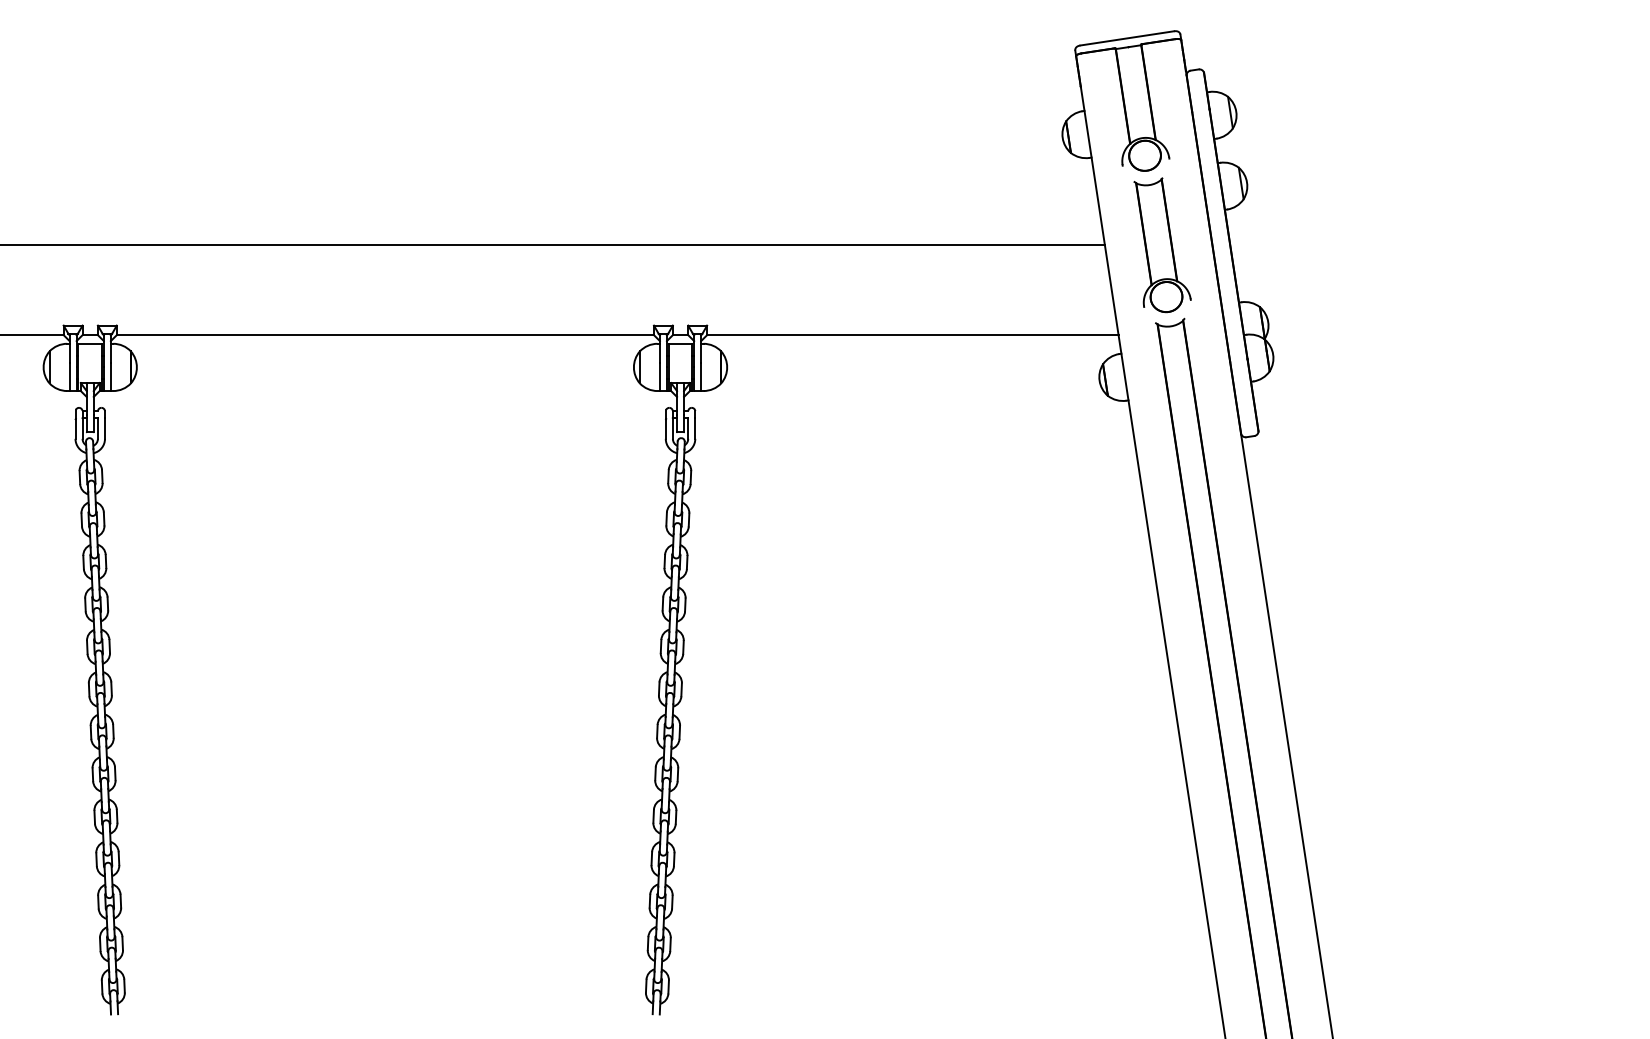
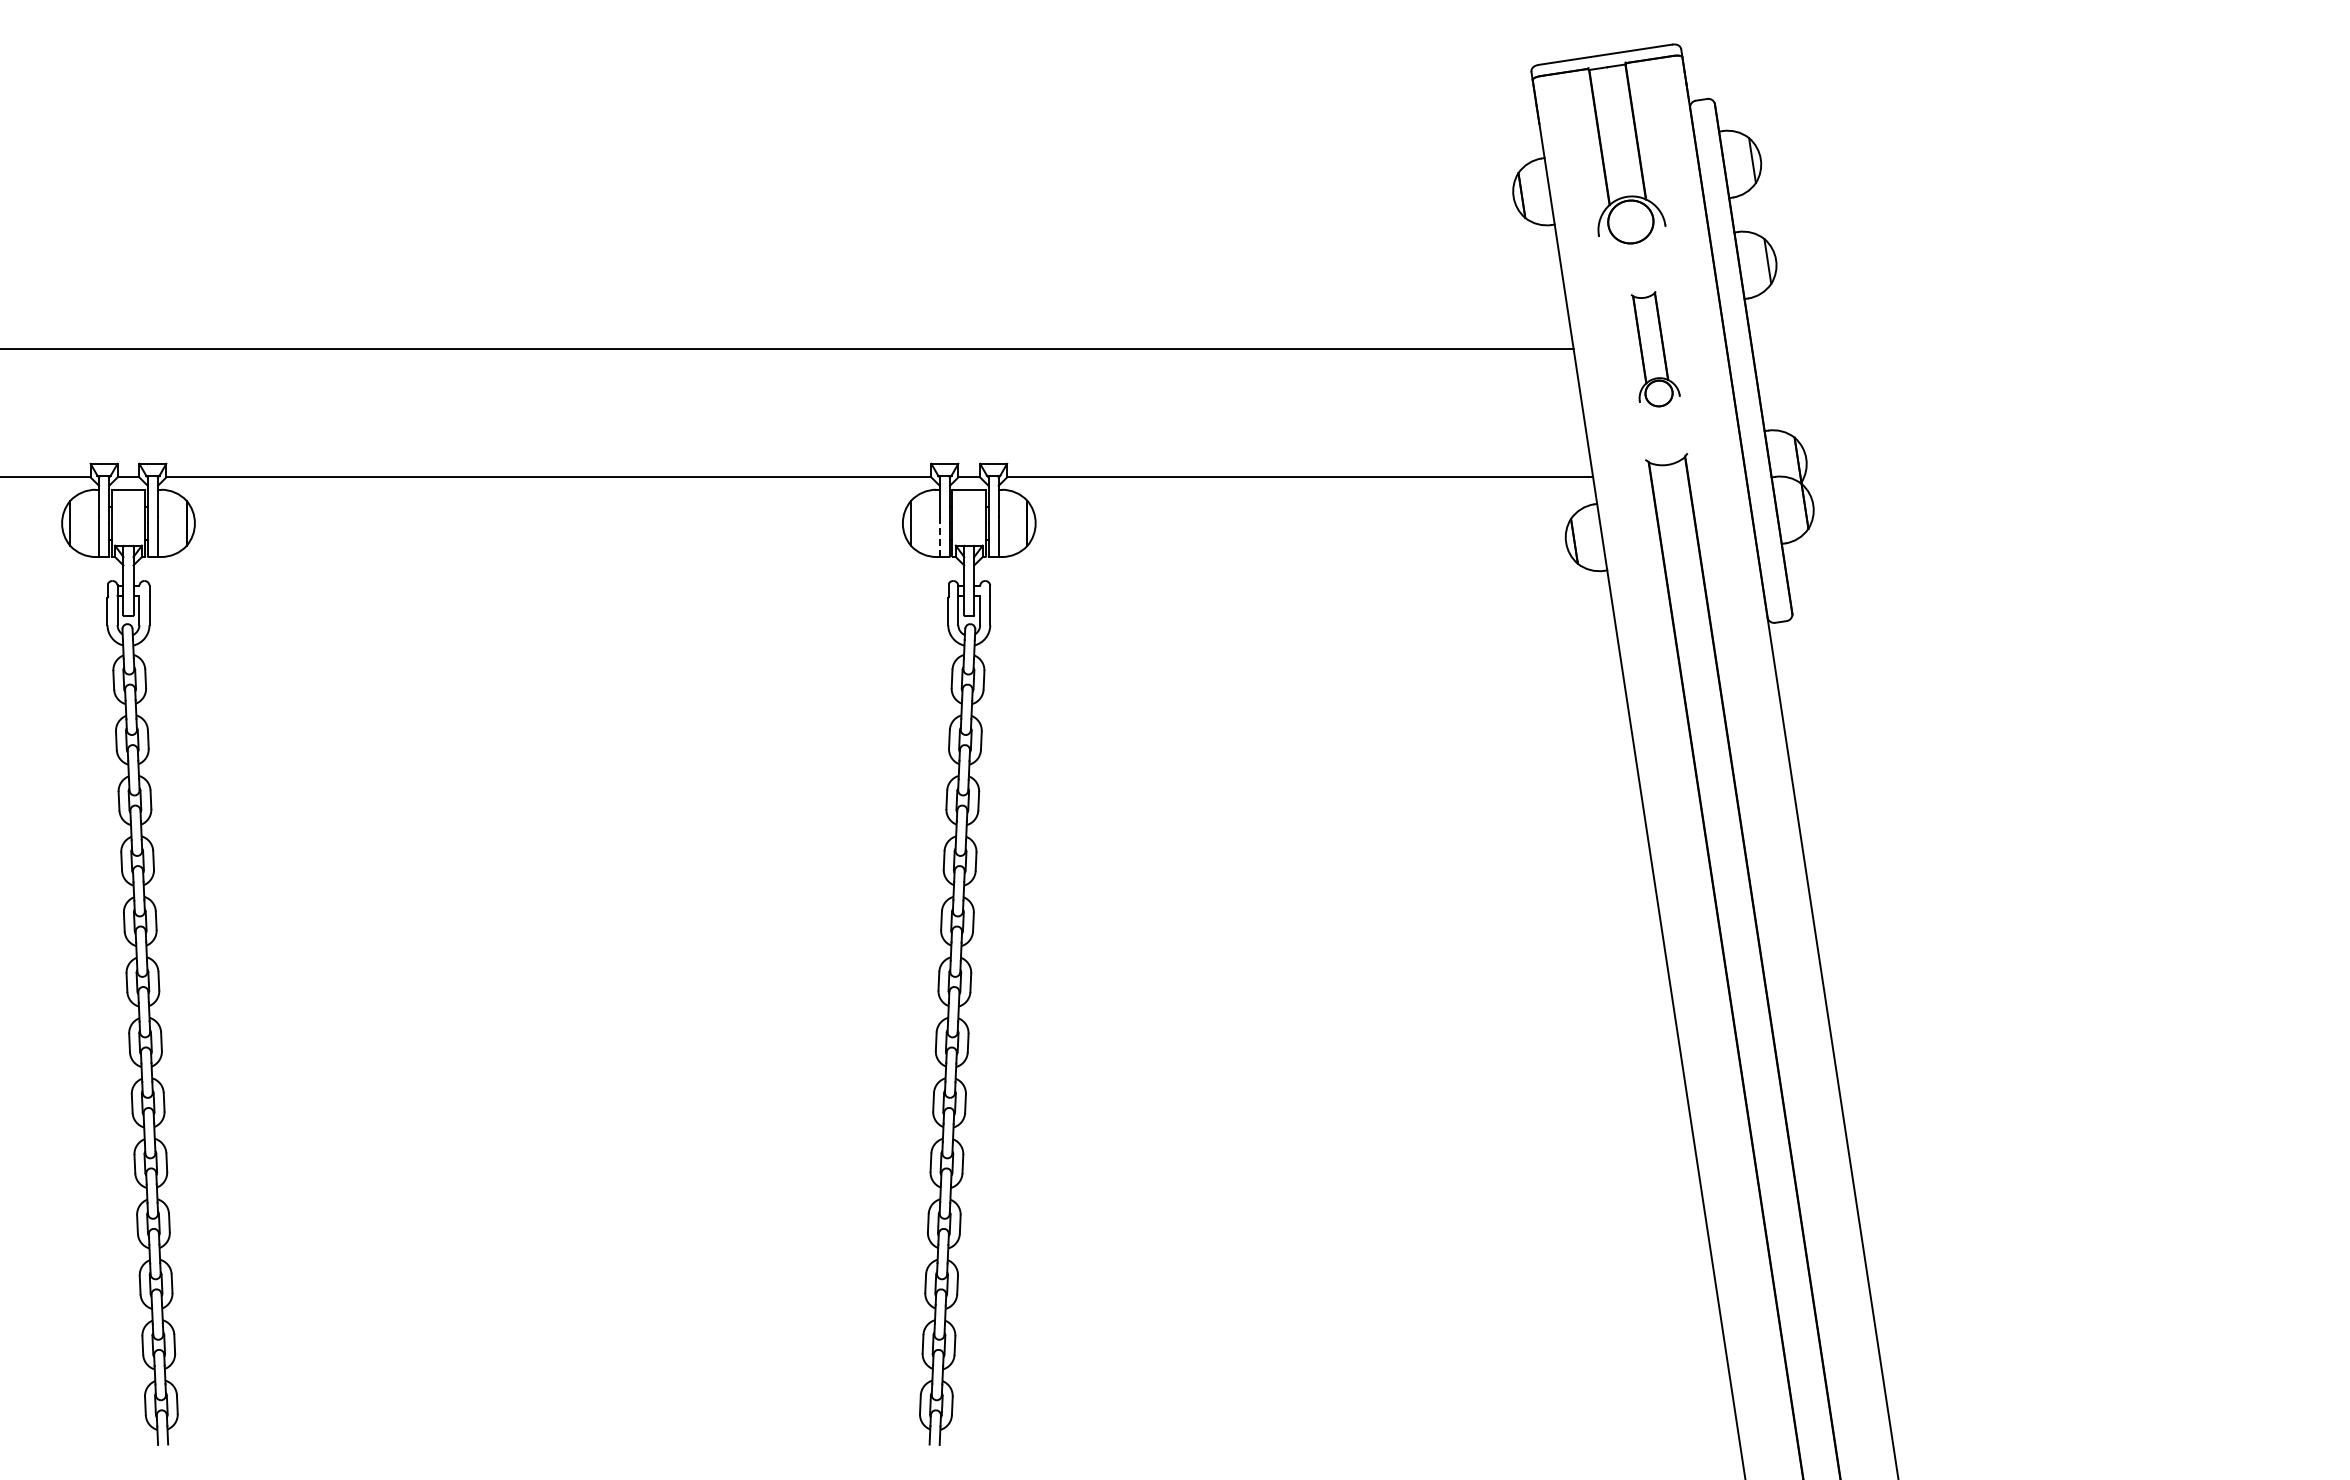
part: (1162, 244) -> (1655, 348), size x0.6
line: (659, 376) -> (939, 536), solid -> dashed

